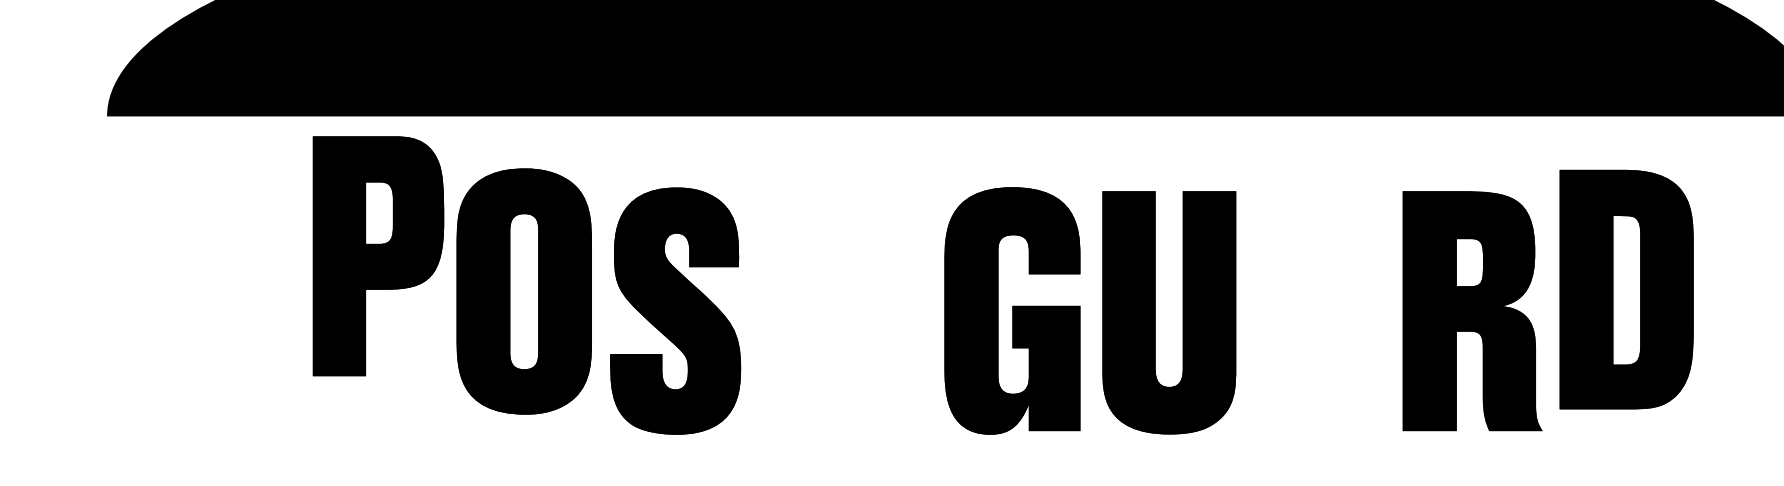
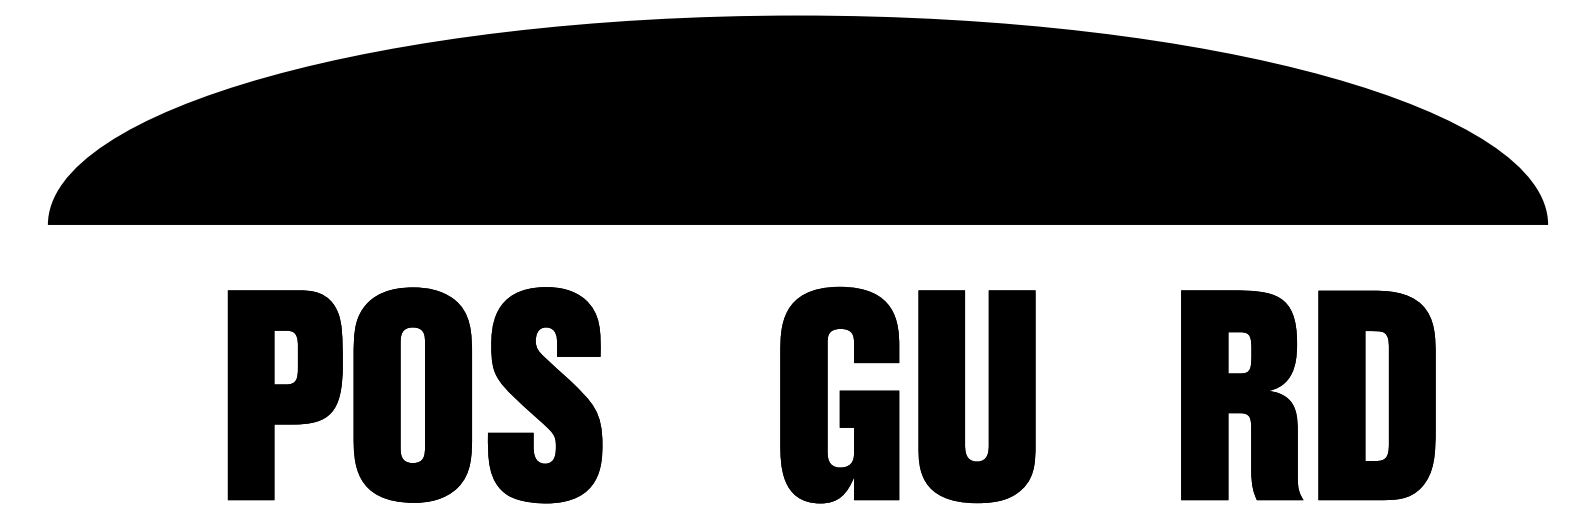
part: (377, 256) -> (284, 395), moved
part: (1626, 289) -> (1376, 395), moved
part: (523, 290) -> (412, 394), moved

